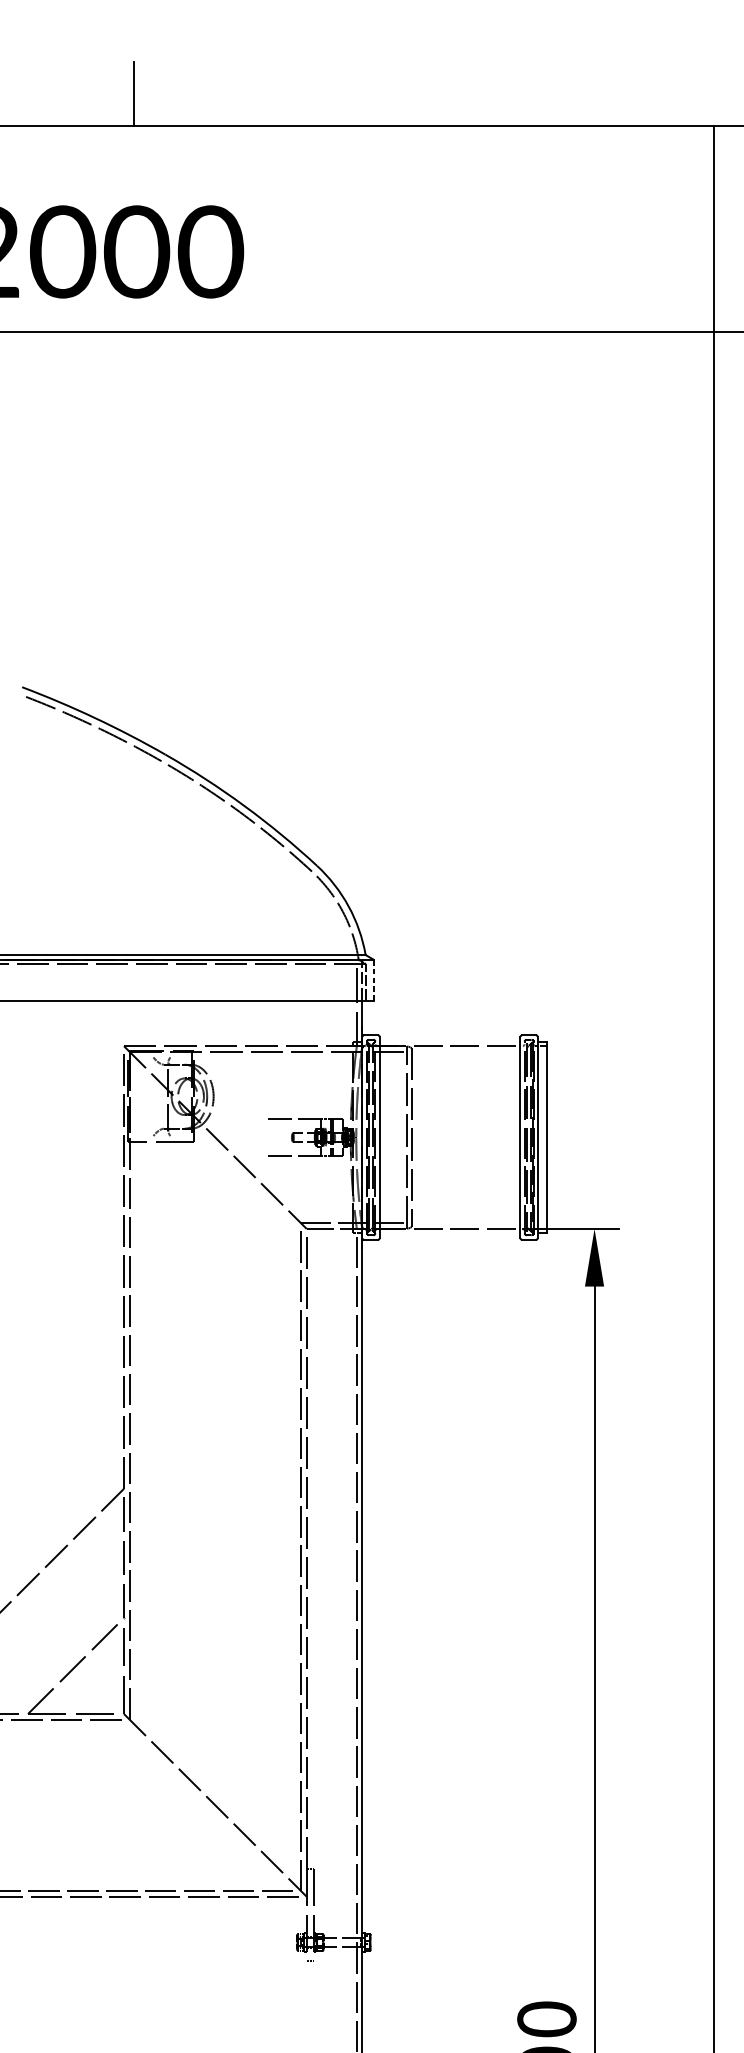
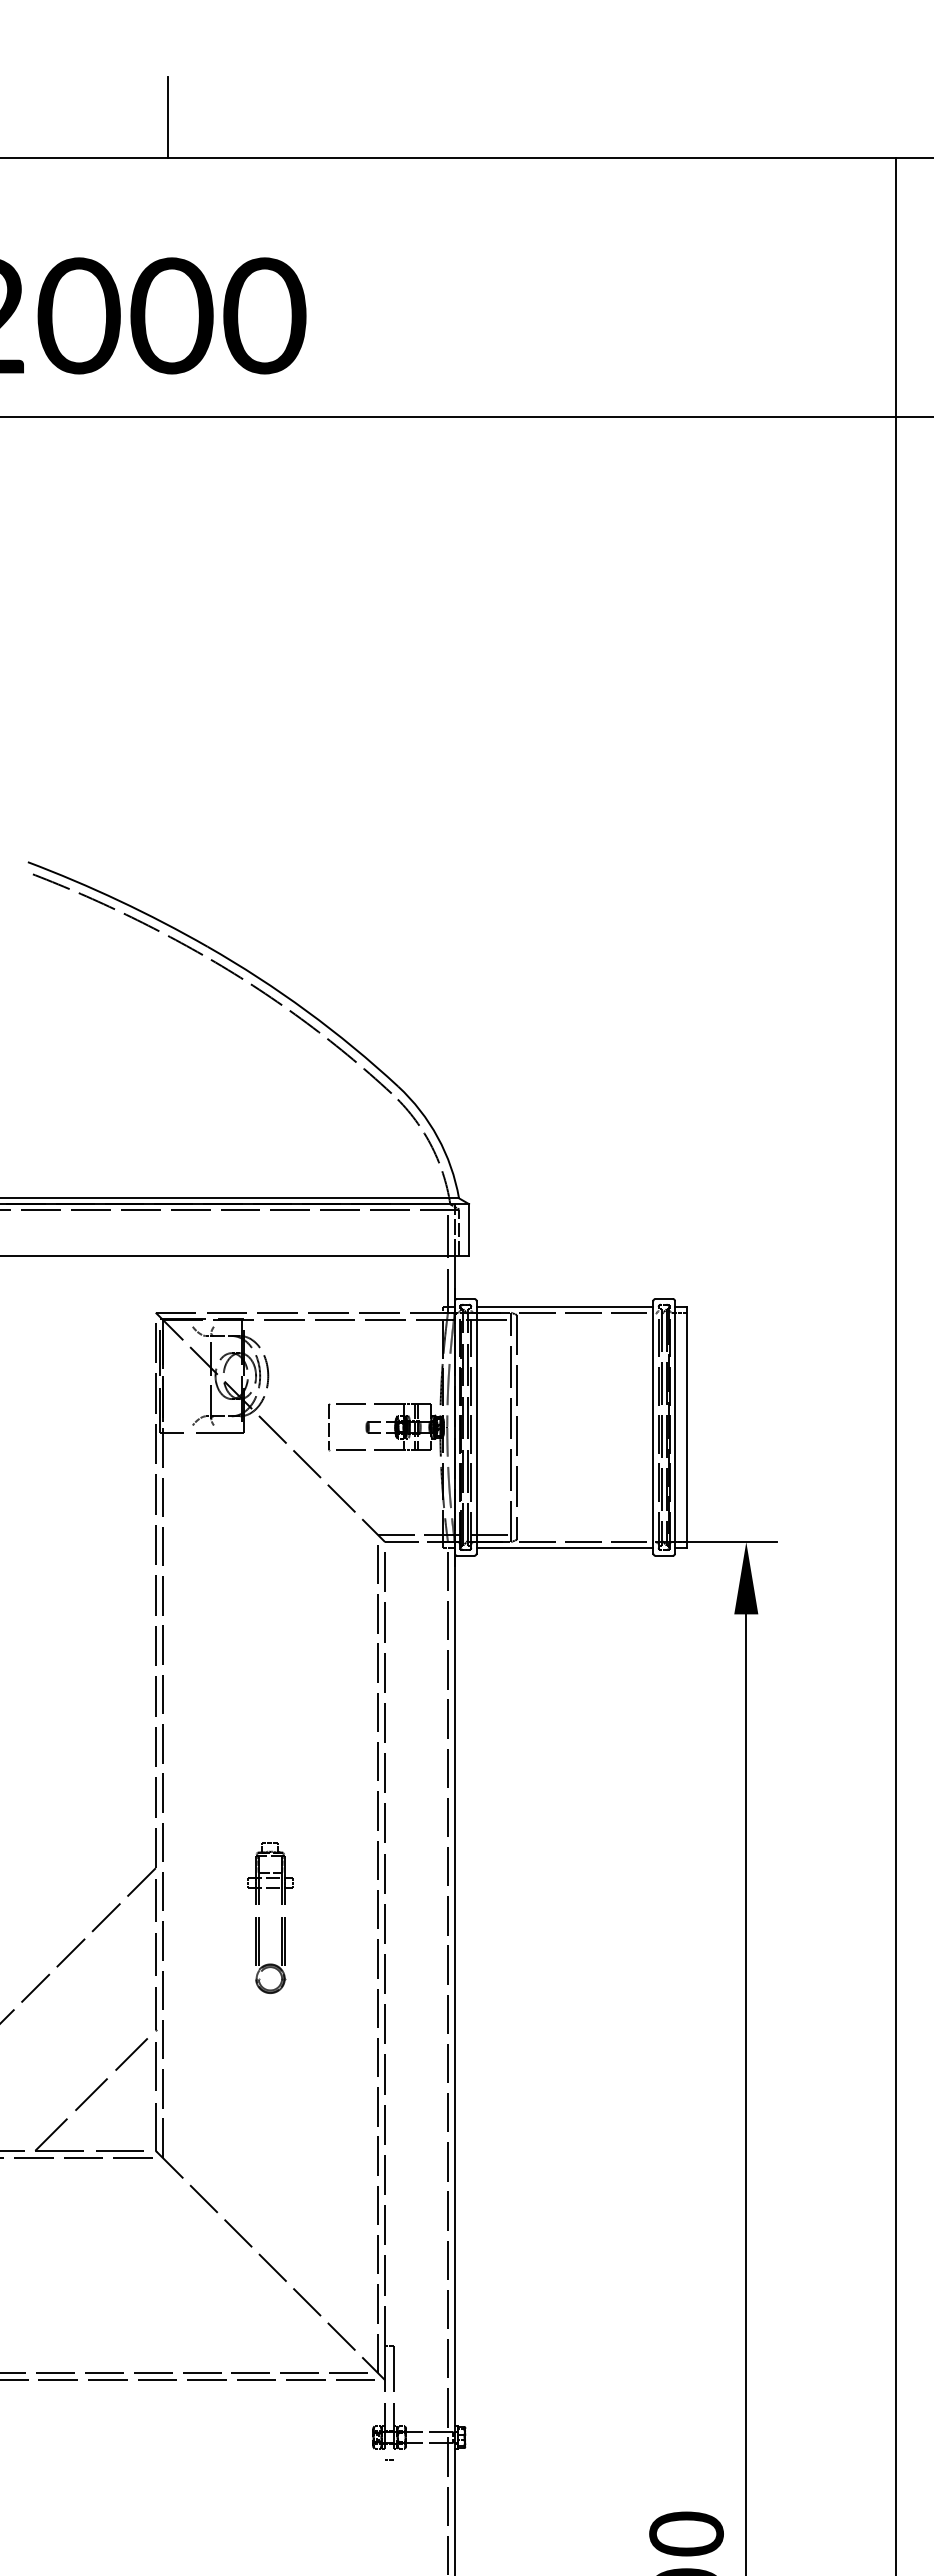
line: (373, 979) -> (469, 1229), dashed -> solid
line: (449, 1042) -> (564, 1307), added
line: (261, 1137) -> (328, 1427), added
line: (449, 1233) -> (564, 1547), added
part: (206, 1528) -> (259, 1917), added

